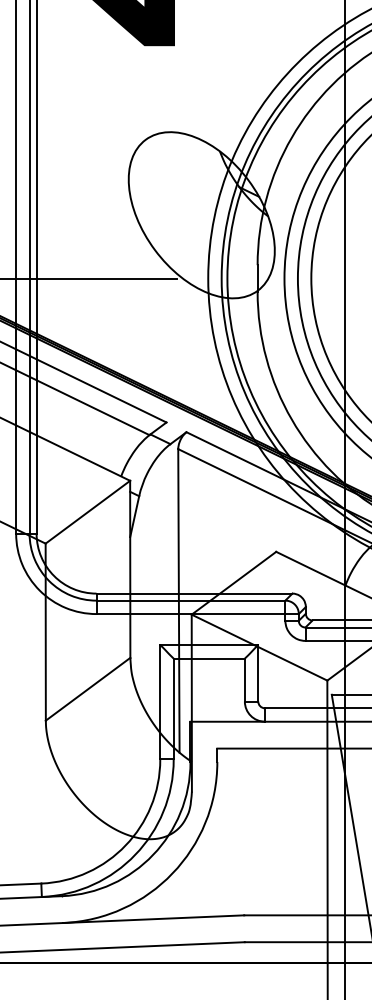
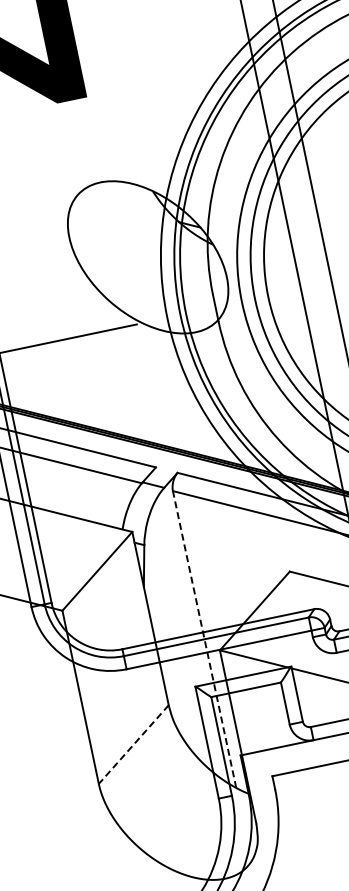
line: (178, 600) -> (204, 639), solid -> dashed
line: (88, 689) -> (134, 744), solid -> dashed

